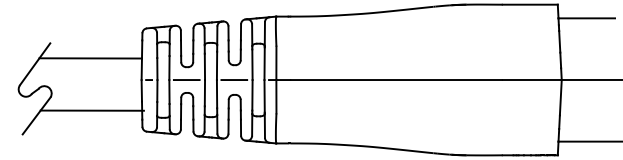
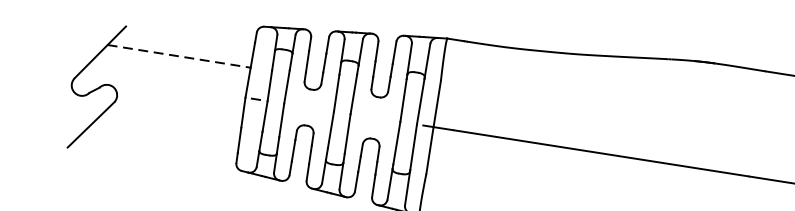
line: (91, 58) -> (180, 56), solid -> dashed
line: (186, 80) -> (308, 108), removed
line: (234, 80) -> (375, 118), removed
line: (91, 110) -> (168, 129), removed

